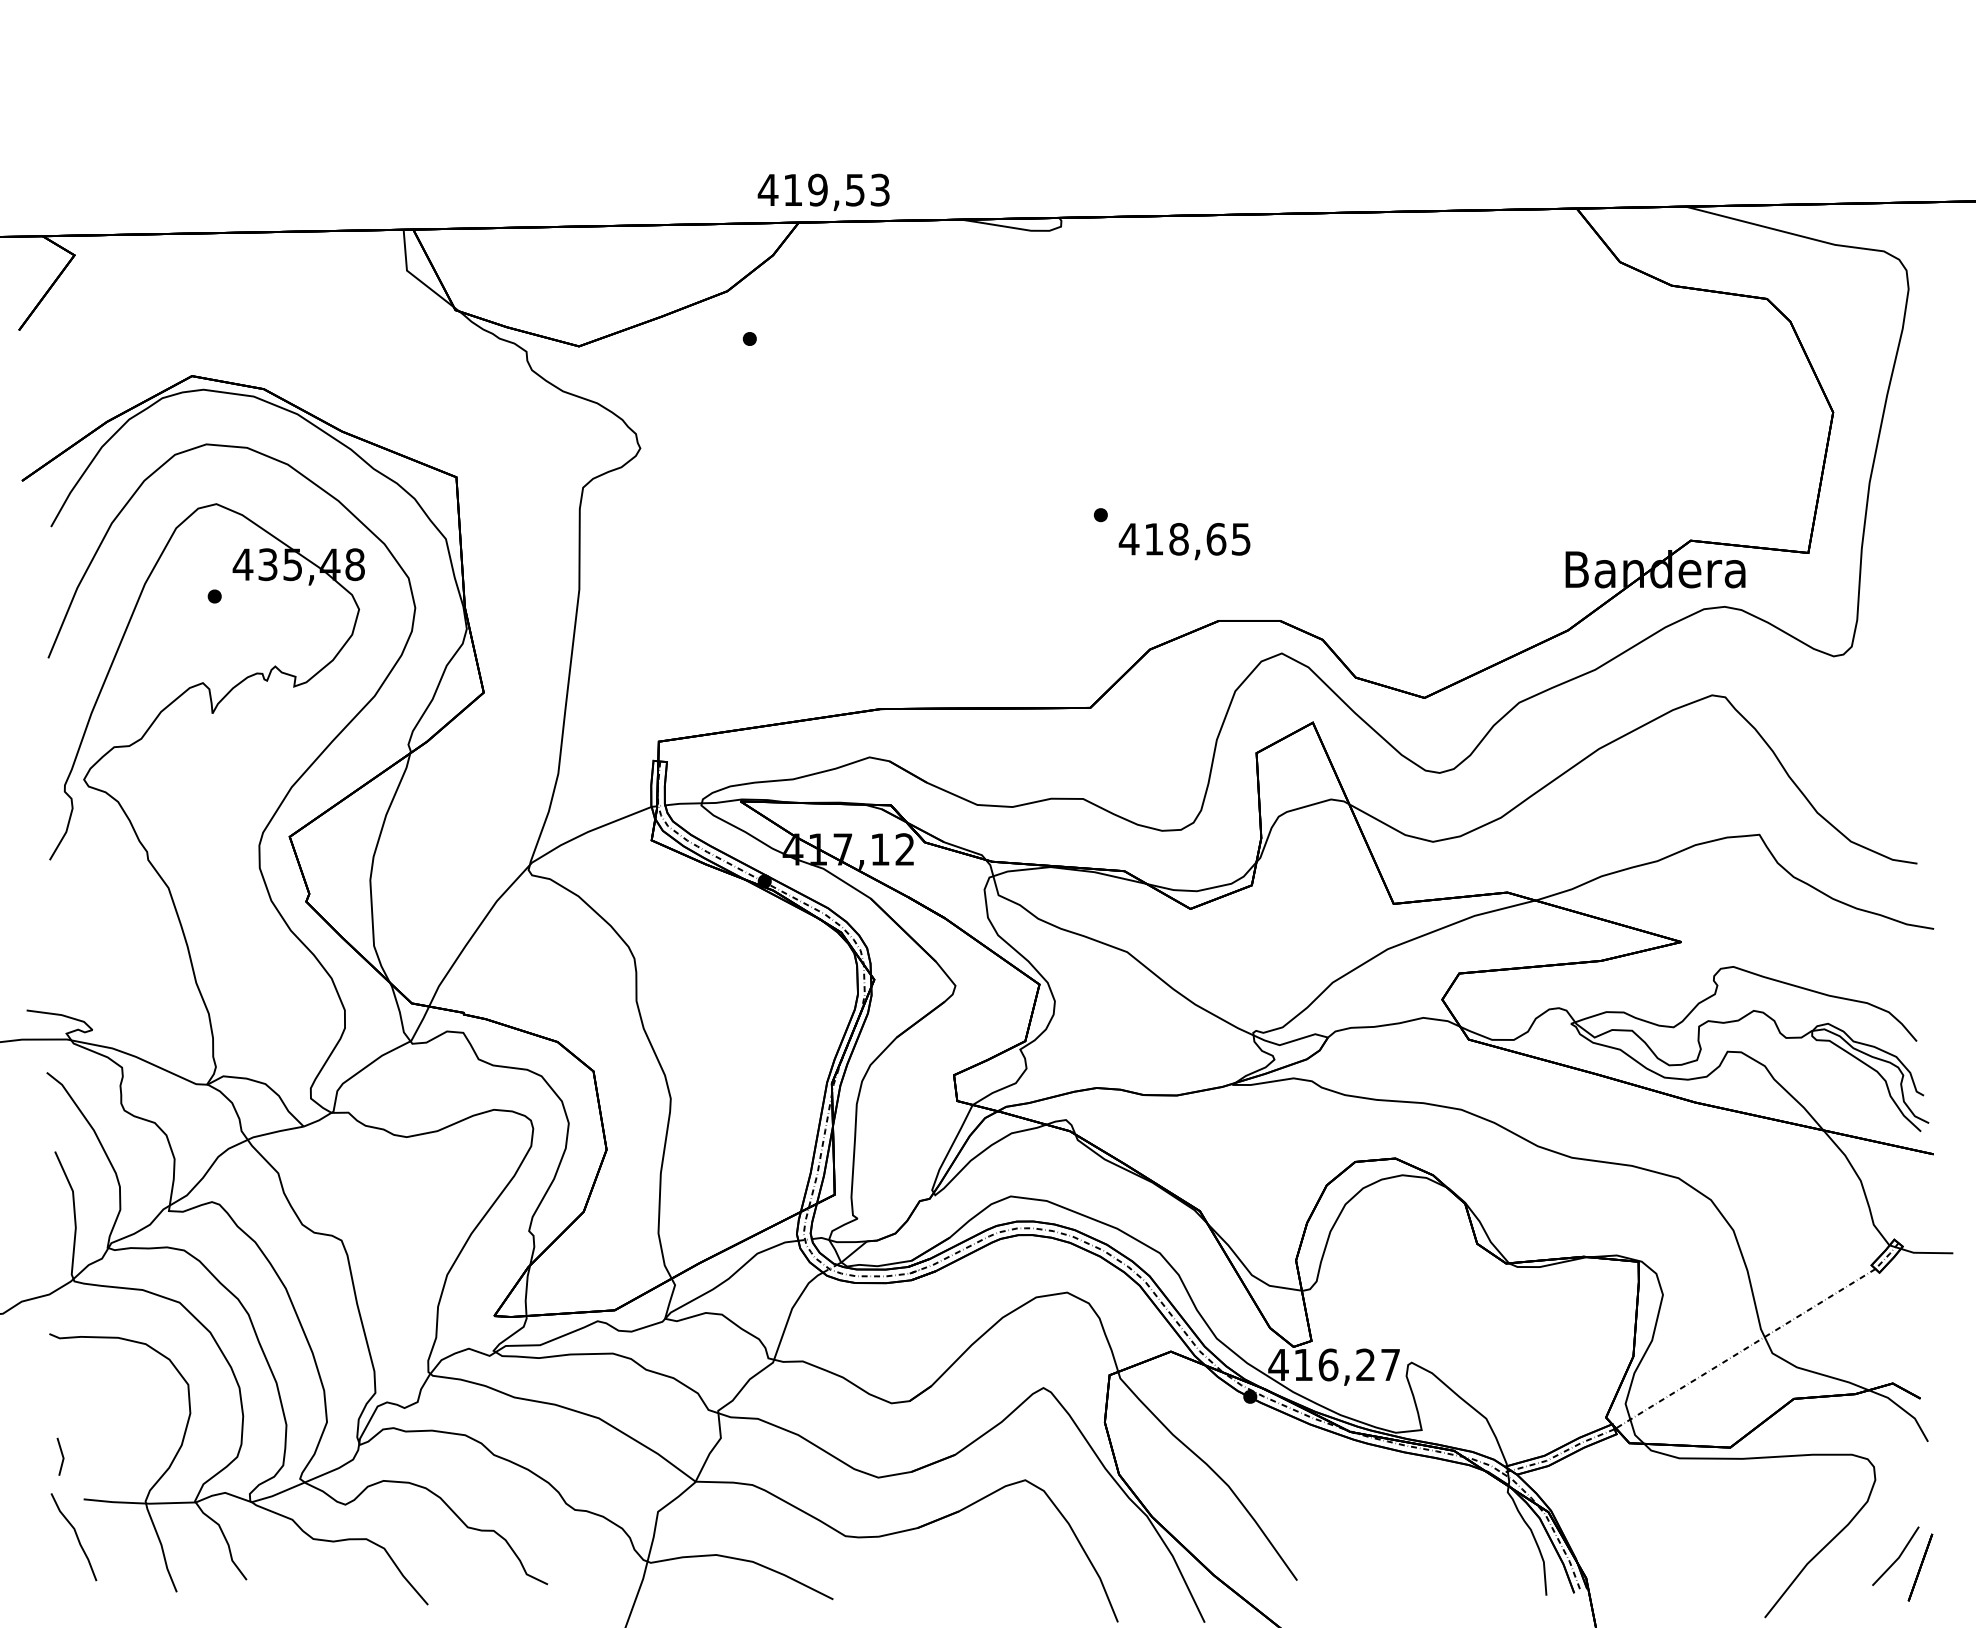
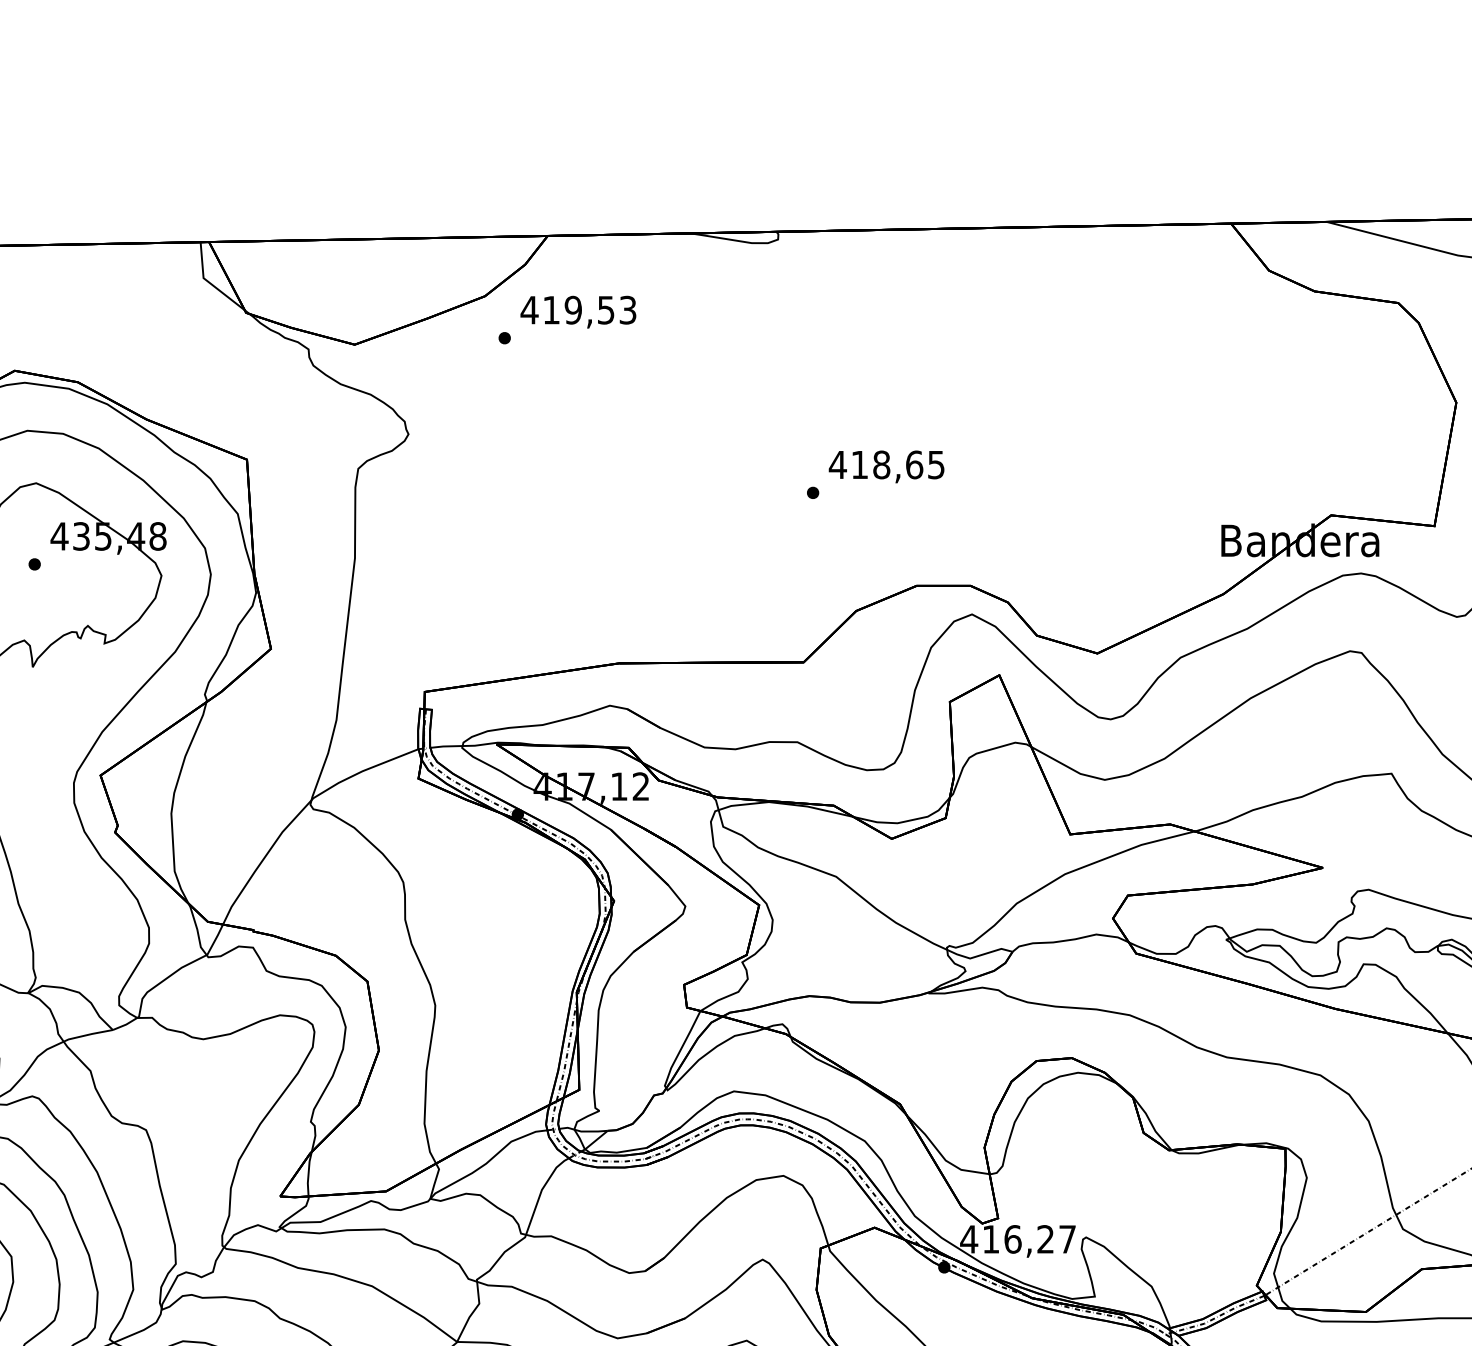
text: (823, 191) -> (578, 311), moved
text: (1184, 541) -> (886, 466), moved

